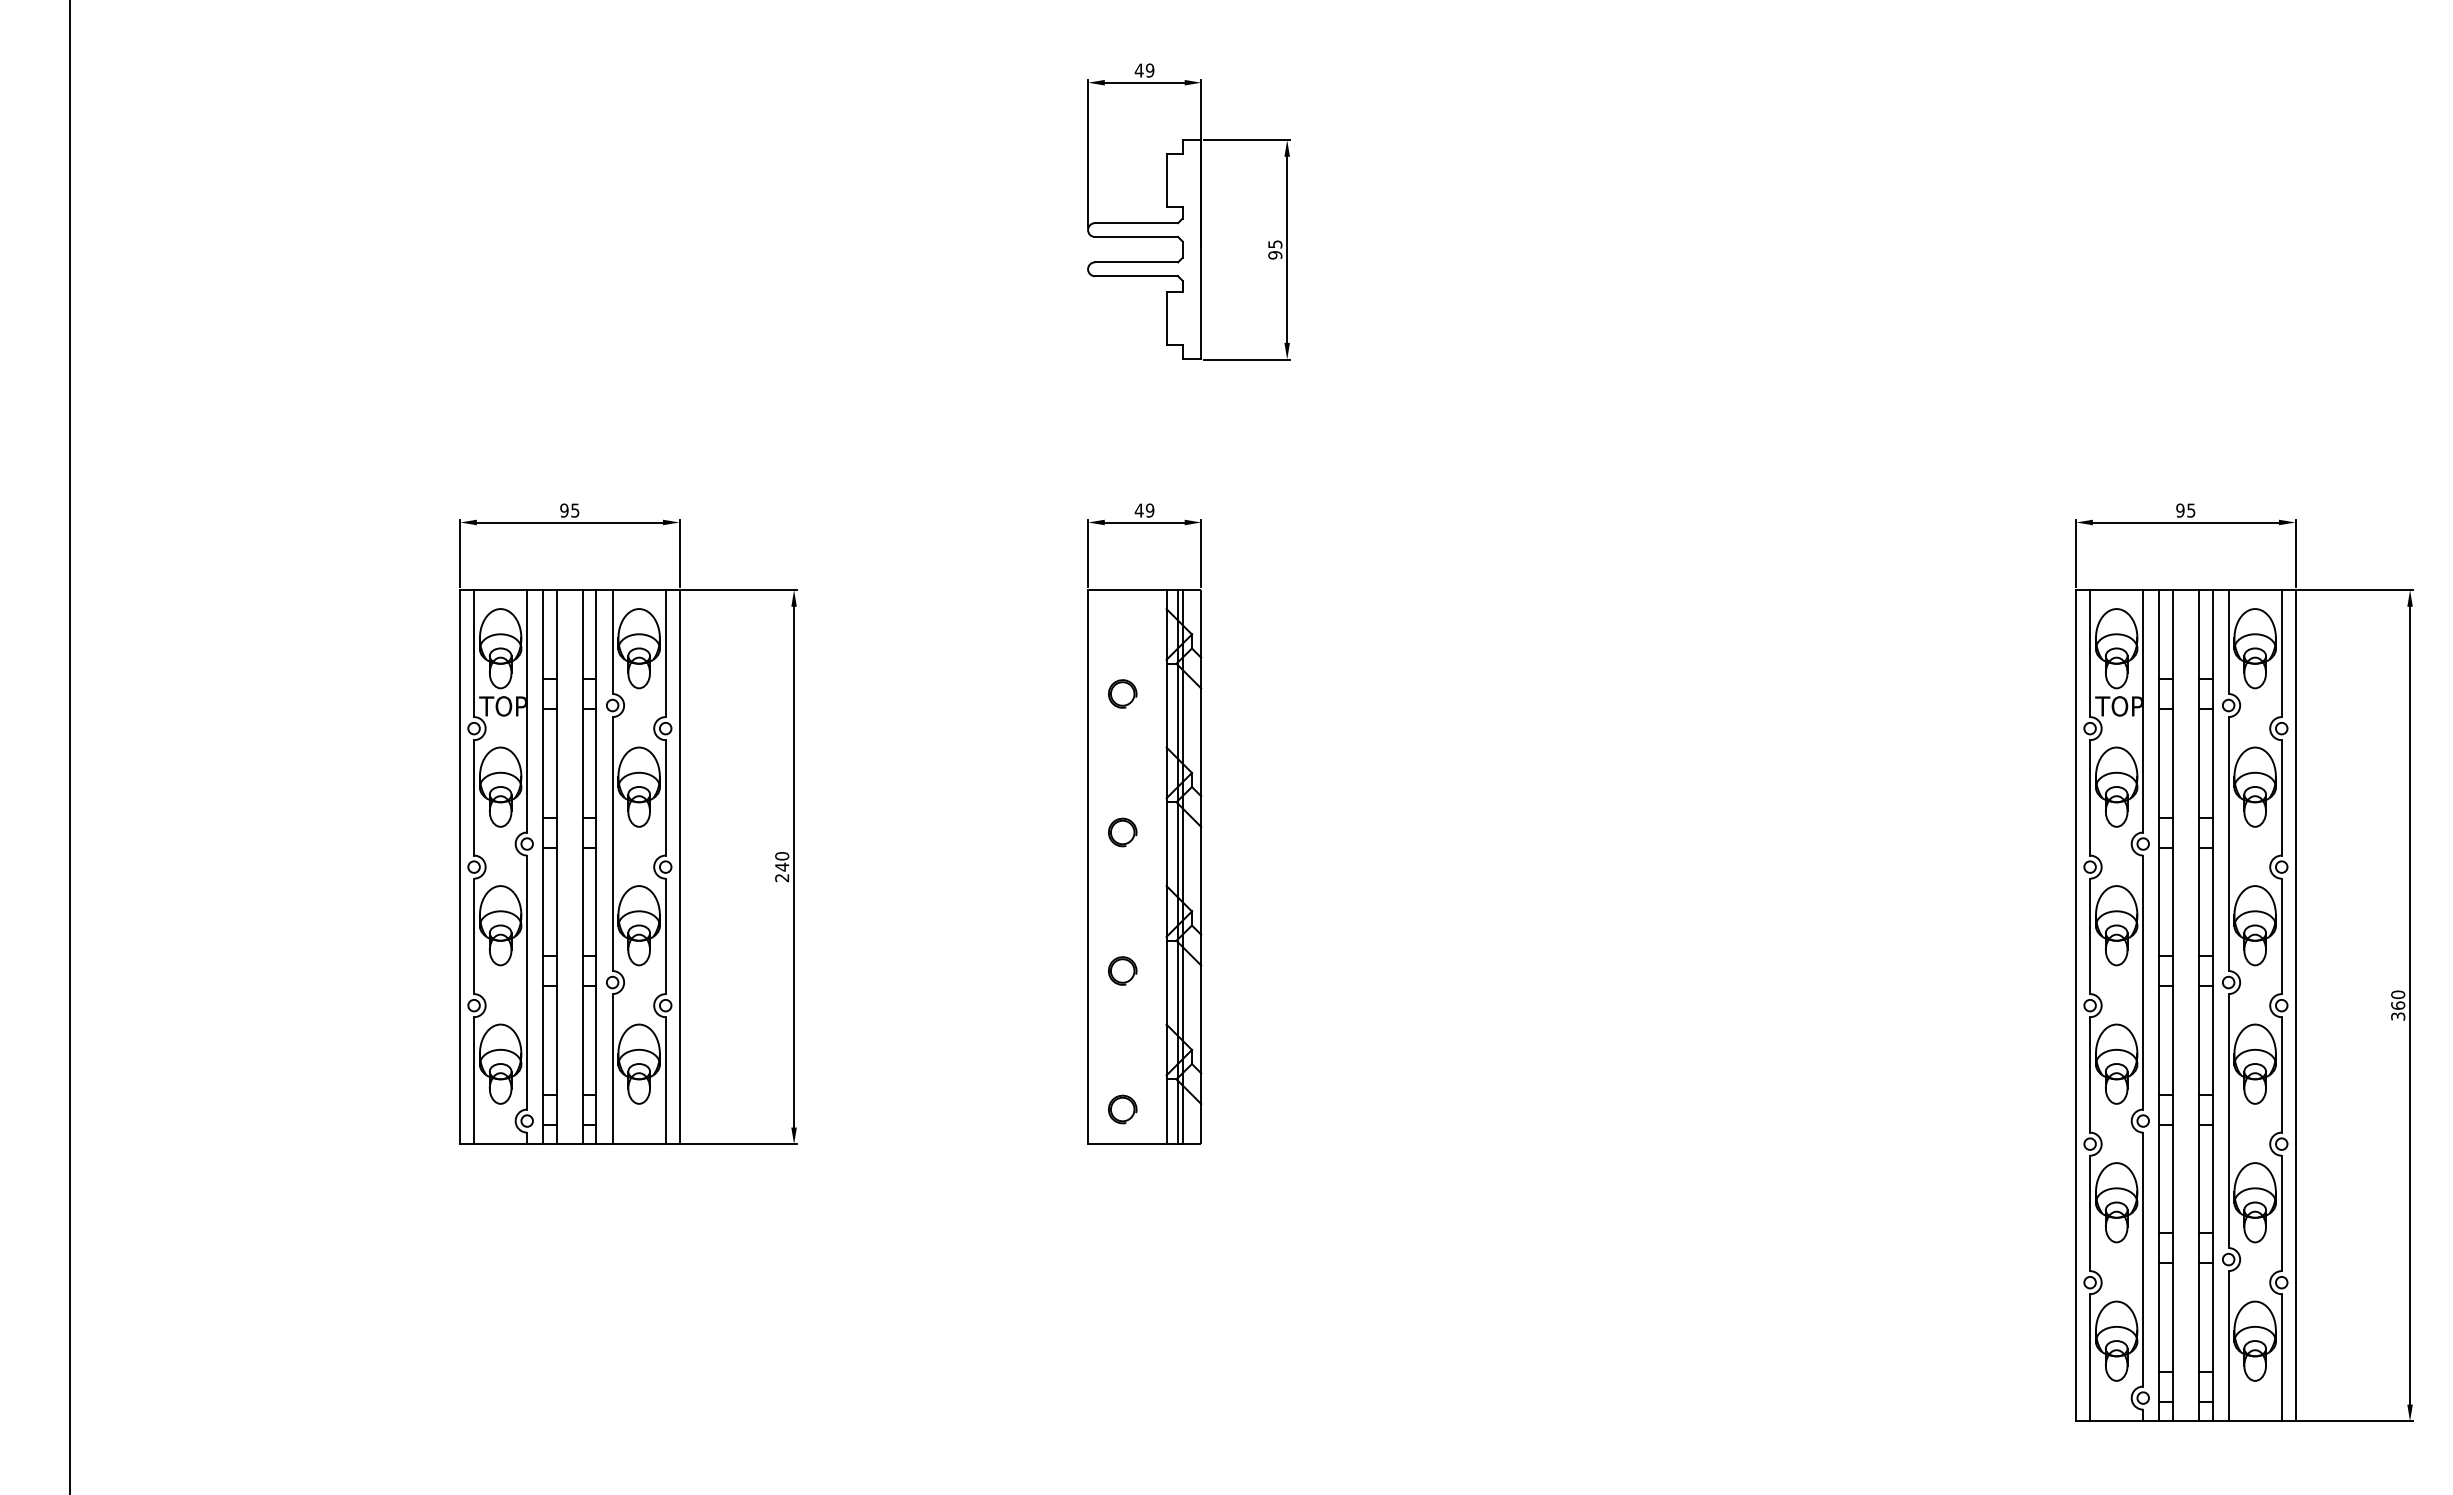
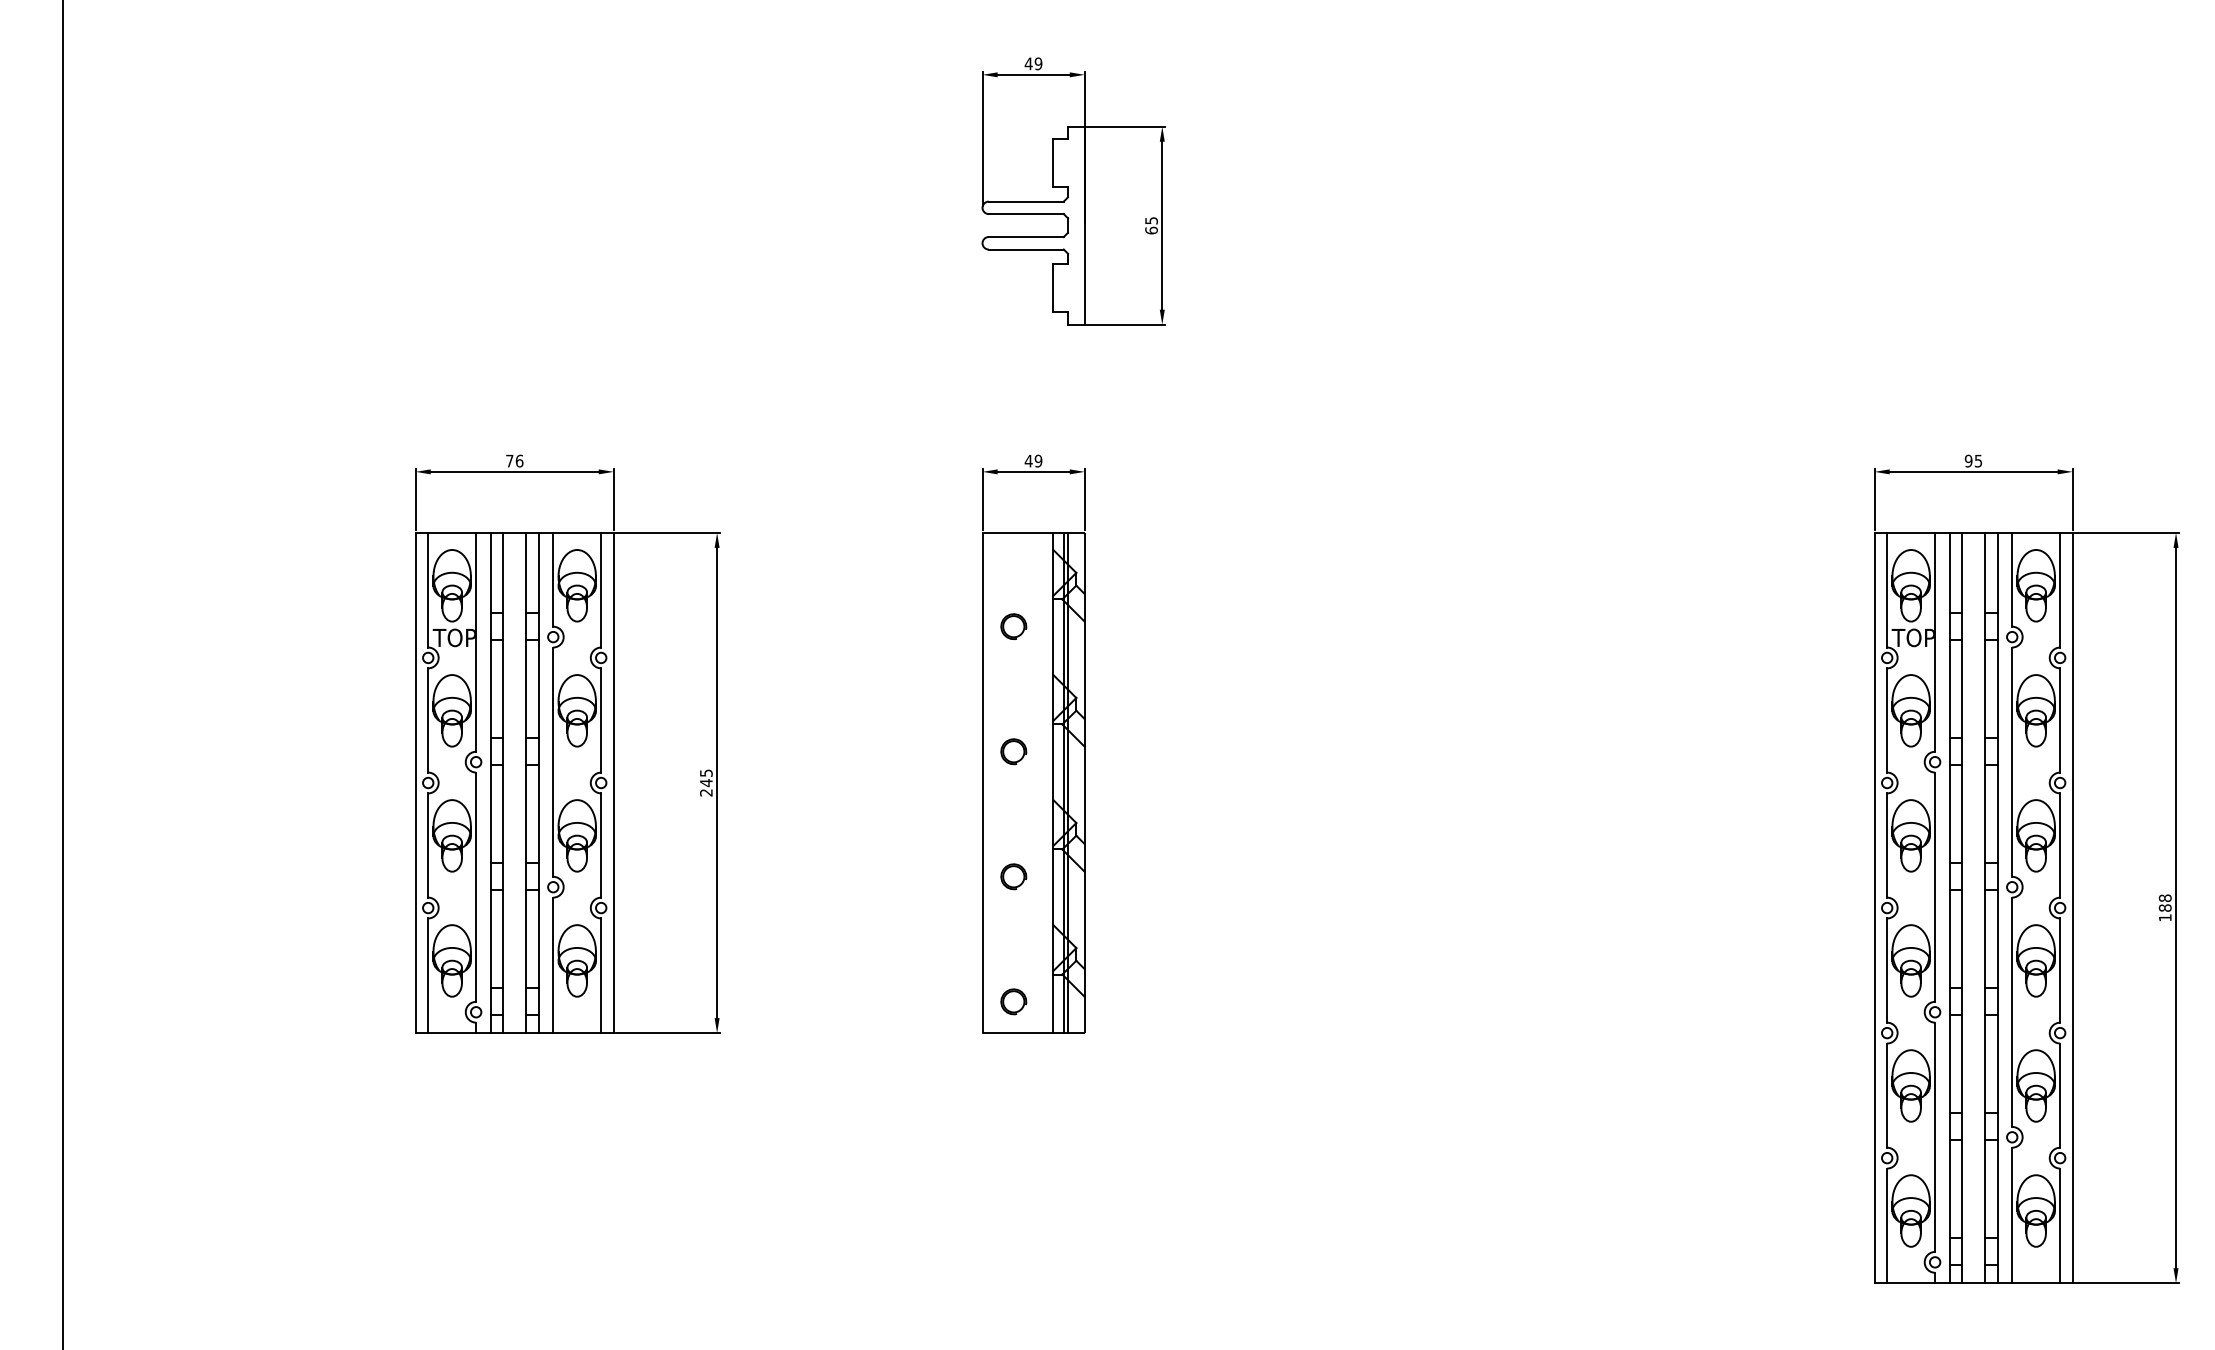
text: (1275, 255) -> (1151, 230), 95 -> 65
text: (569, 510) -> (514, 461), 95 -> 76
text: (782, 856) -> (706, 773), 240 -> 245
text: (2398, 1005) -> (2165, 907), 360 -> 188

